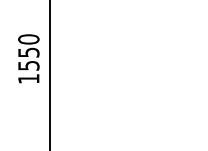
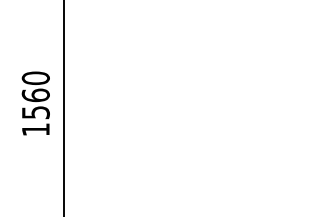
text: (28, 52) -> (35, 95), 1550 -> 1560

